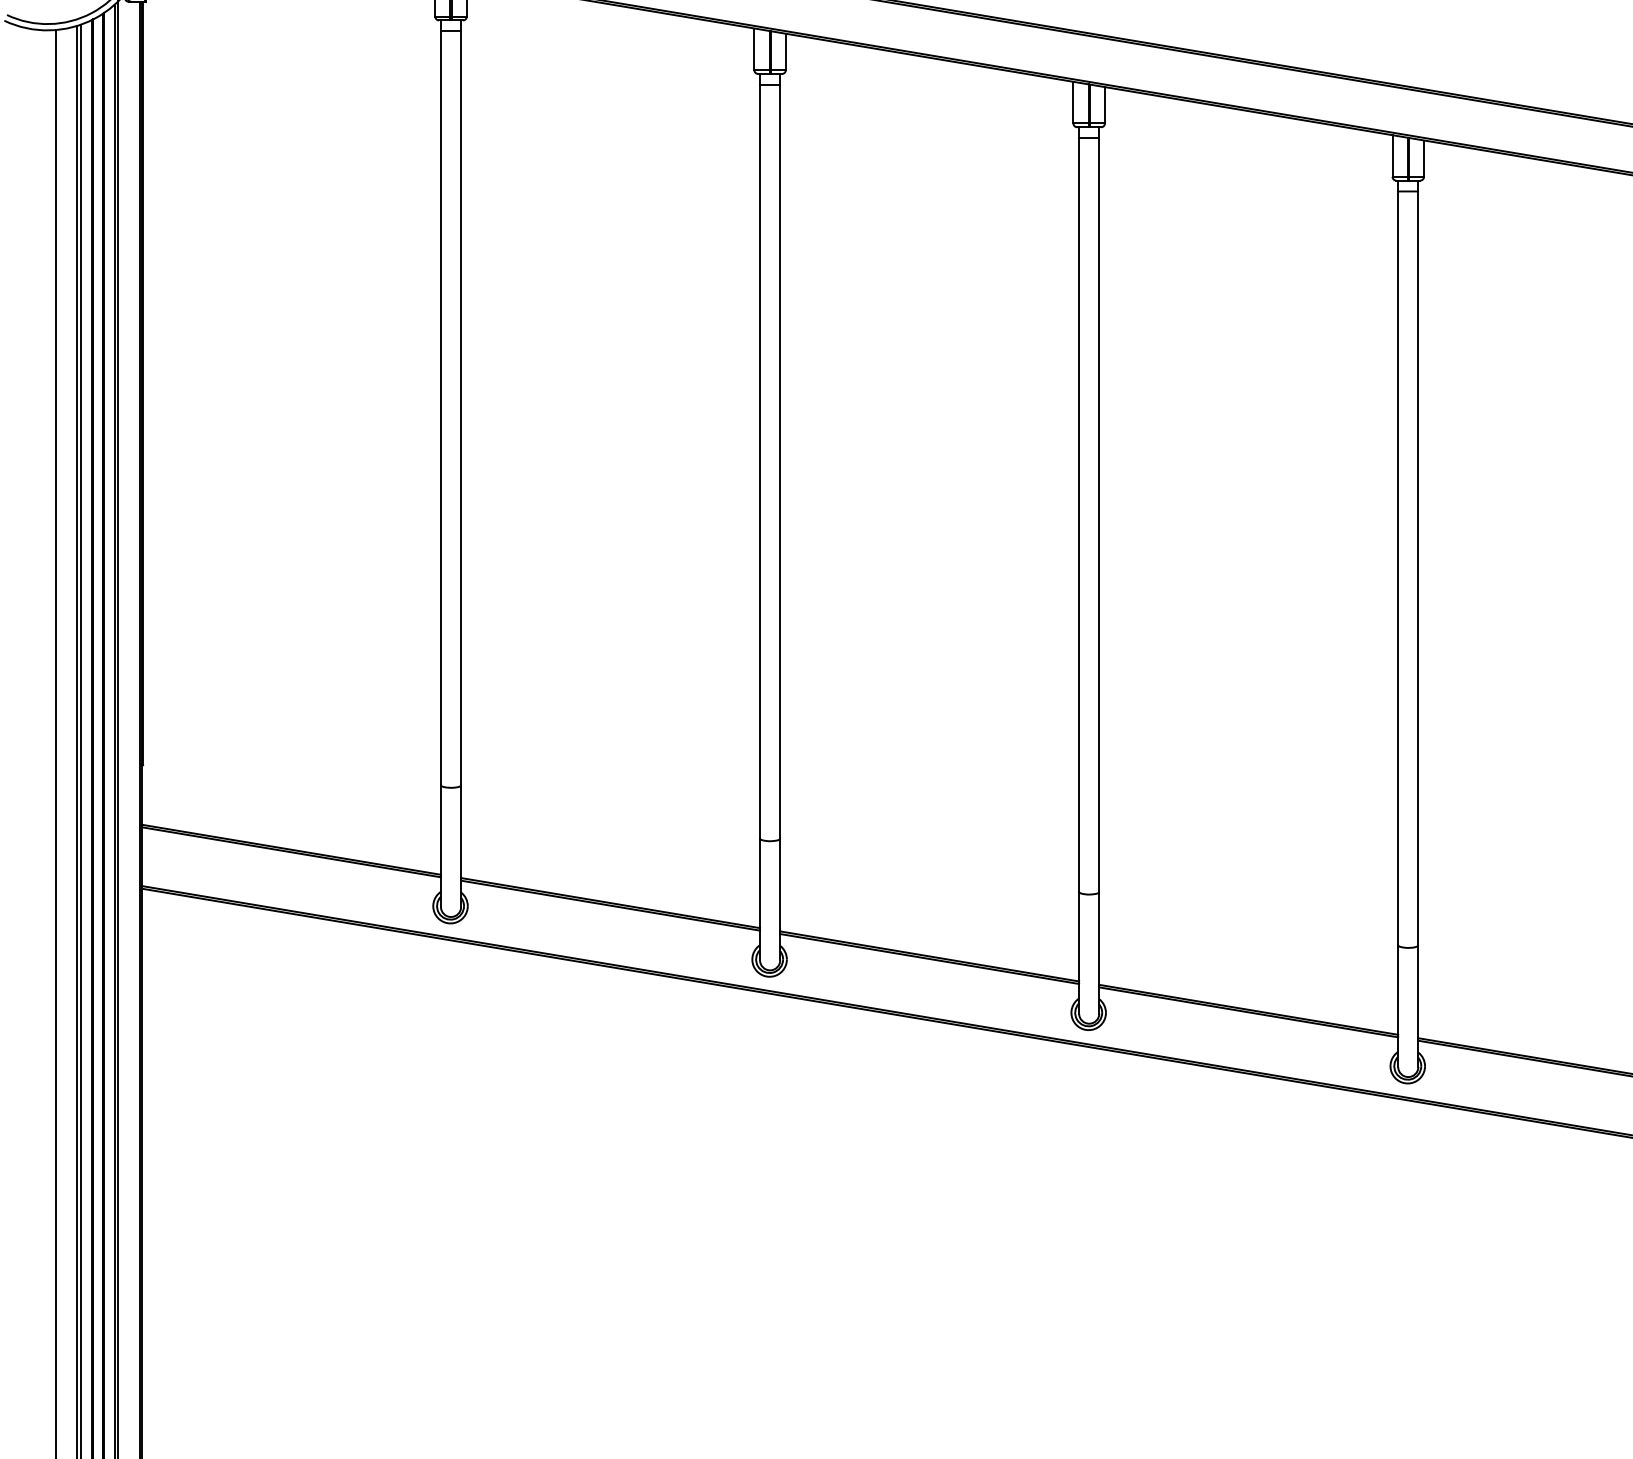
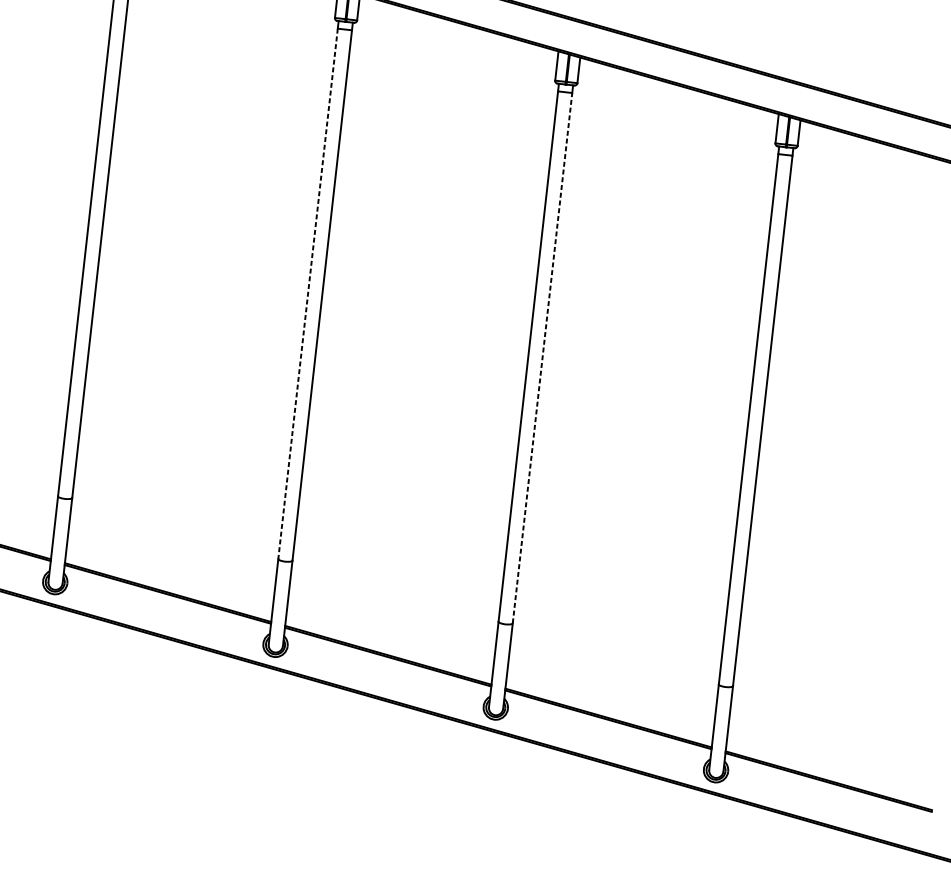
line: (760, 461) -> (308, 293), solid -> dashed
line: (1099, 515) -> (542, 358), solid -> dashed

